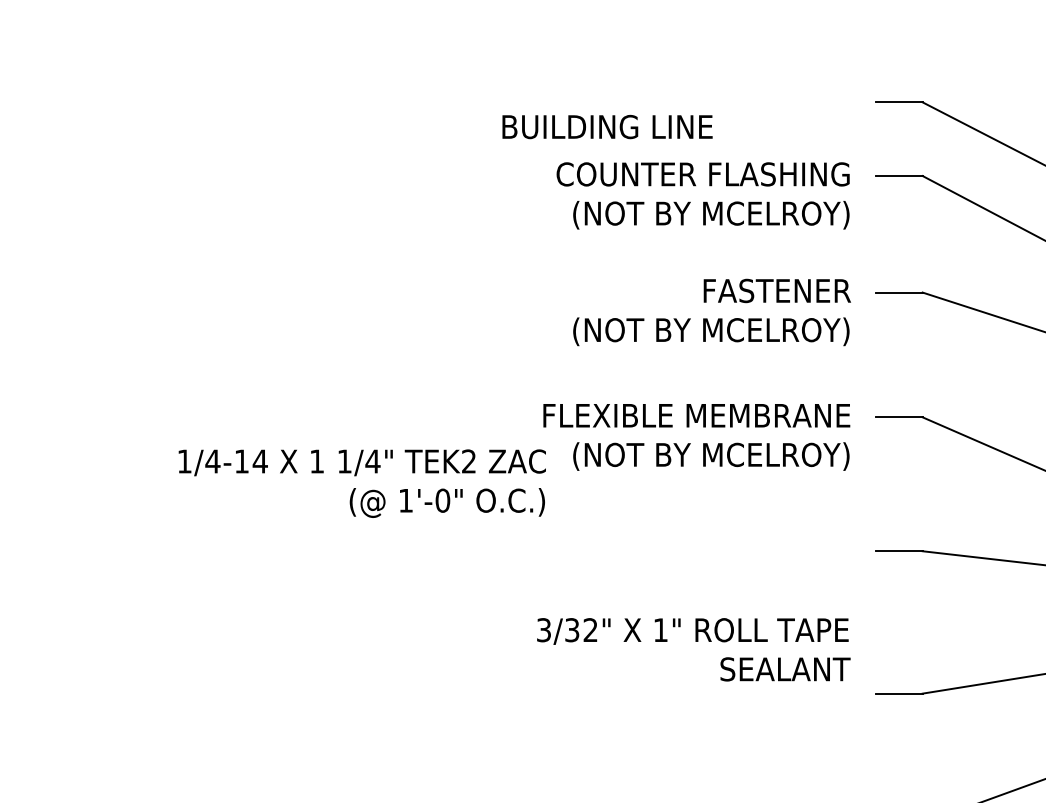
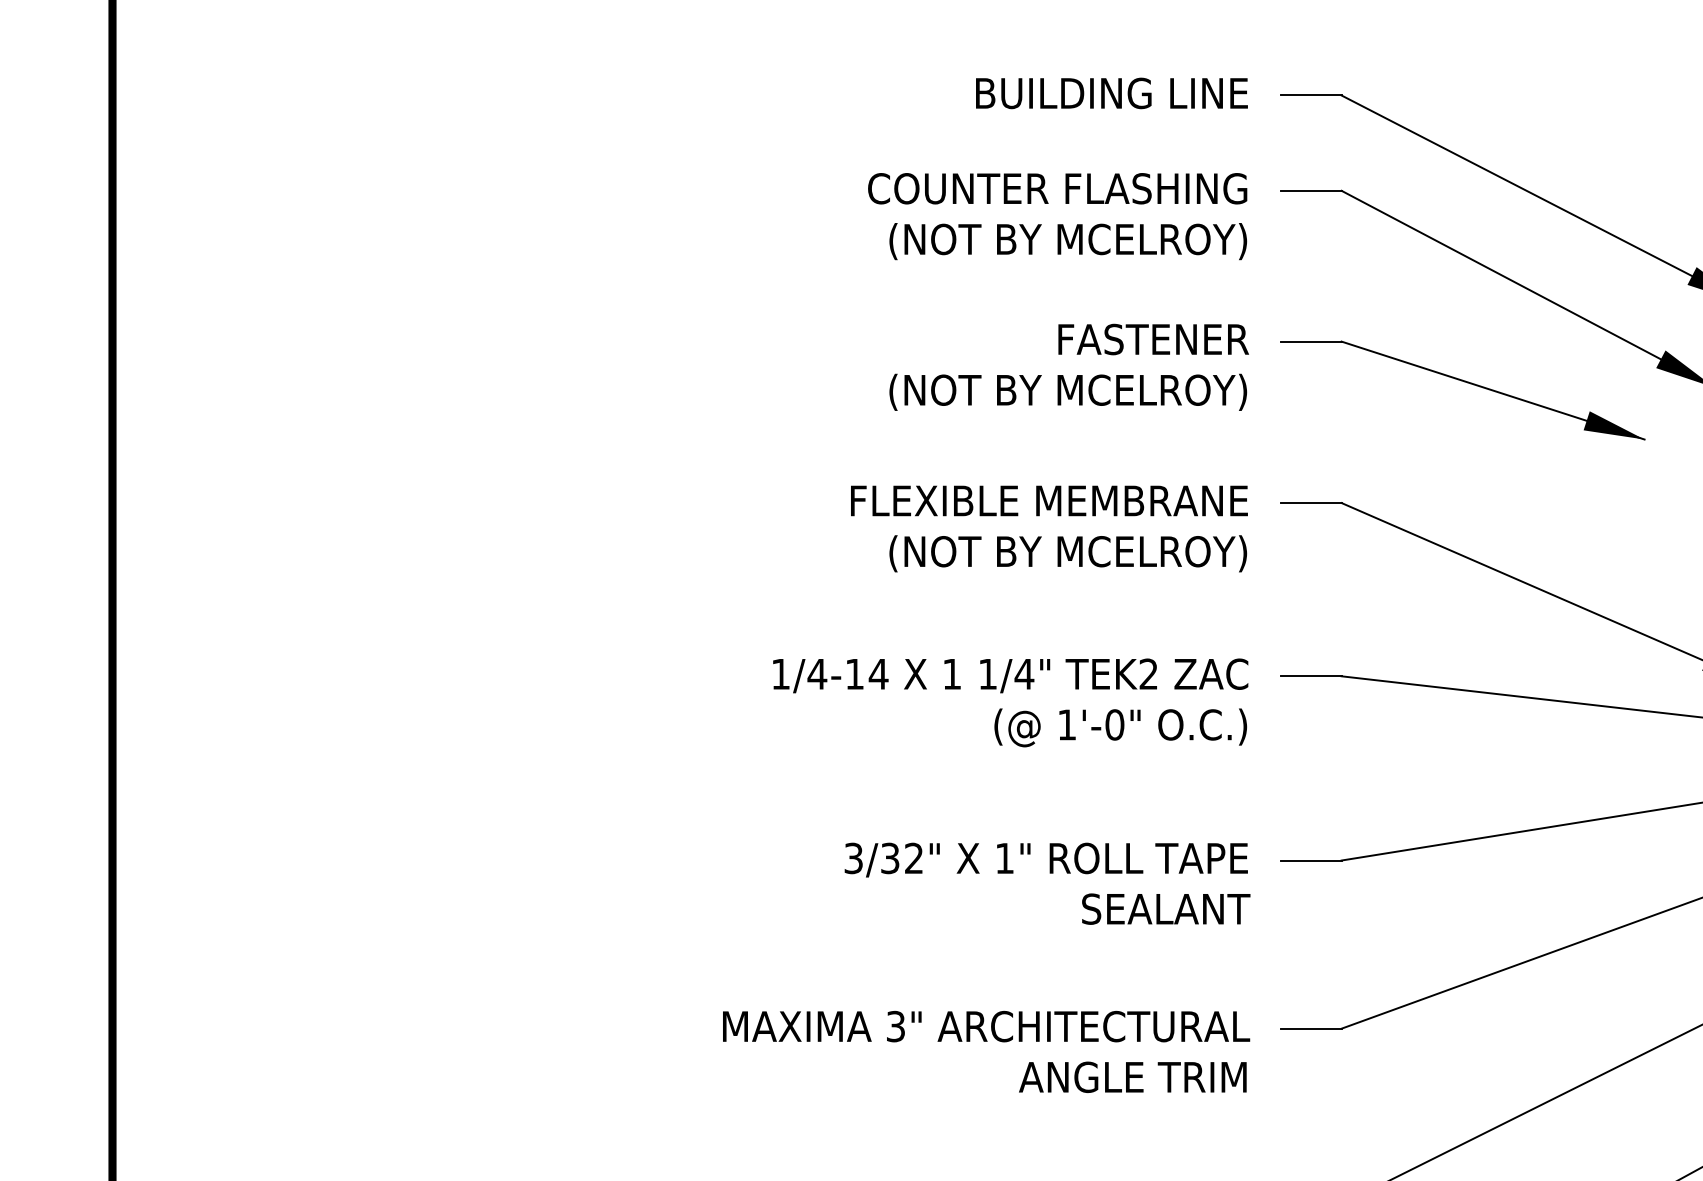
text: (607, 127) -> (1111, 93), moved
text: (362, 483) -> (1010, 702), moved
text: (693, 649) -> (1047, 883), moved

